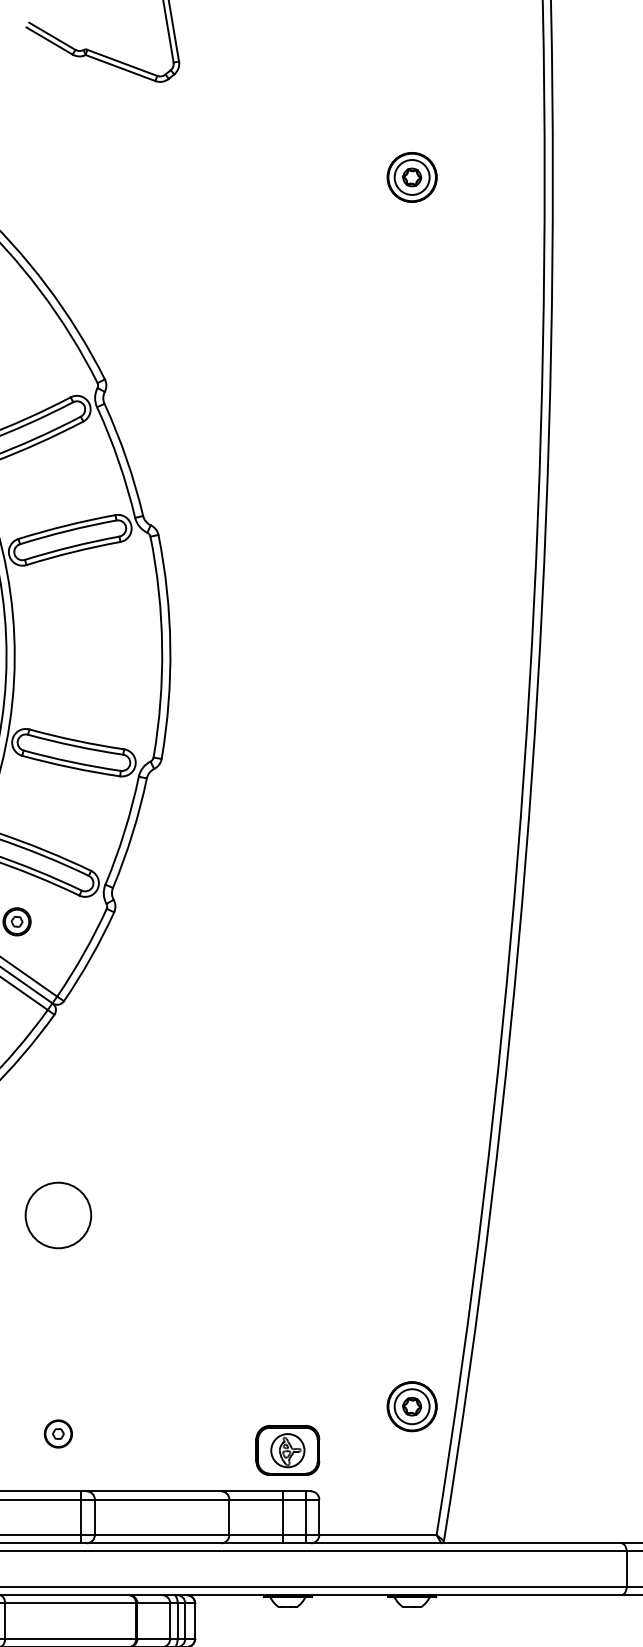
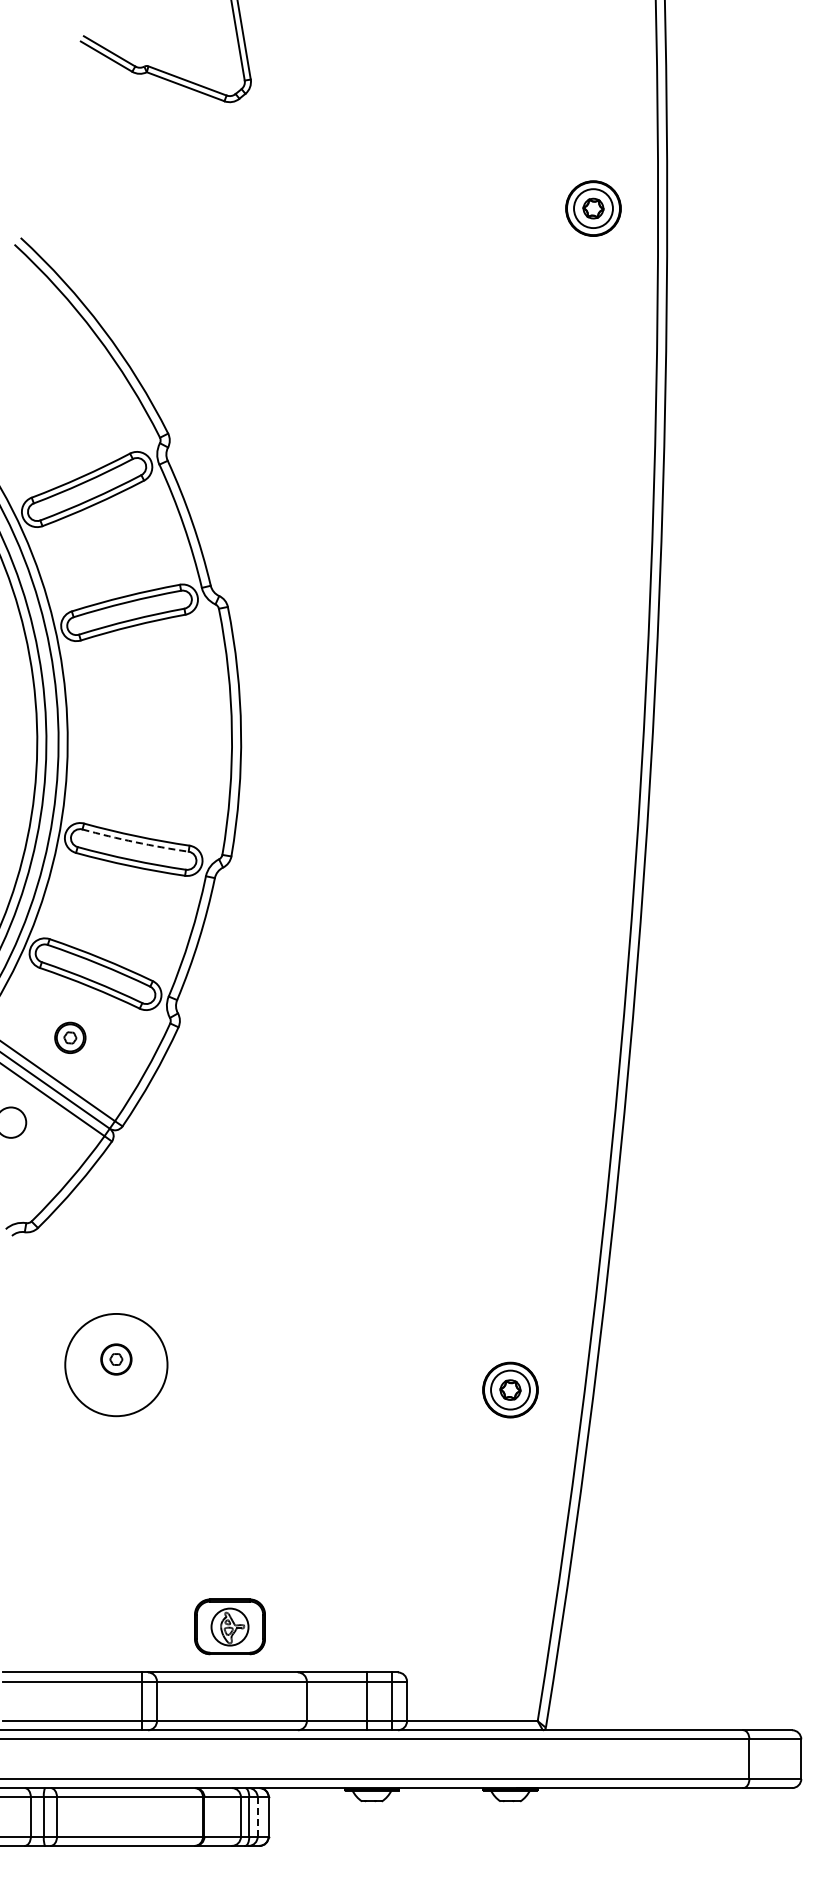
part: (412, 177) -> (593, 208), moved
arc: (75, 746) -> (135, 842), solid -> dashed
circle: (57, 1214) -> (115, 1364), size x1.4
part: (412, 1406) -> (510, 1389), moved
part: (58, 1433) -> (116, 1359), moved
part: (287, 1450) -> (229, 1626), moved
line: (185, 1620) -> (257, 1816), solid -> dashed

